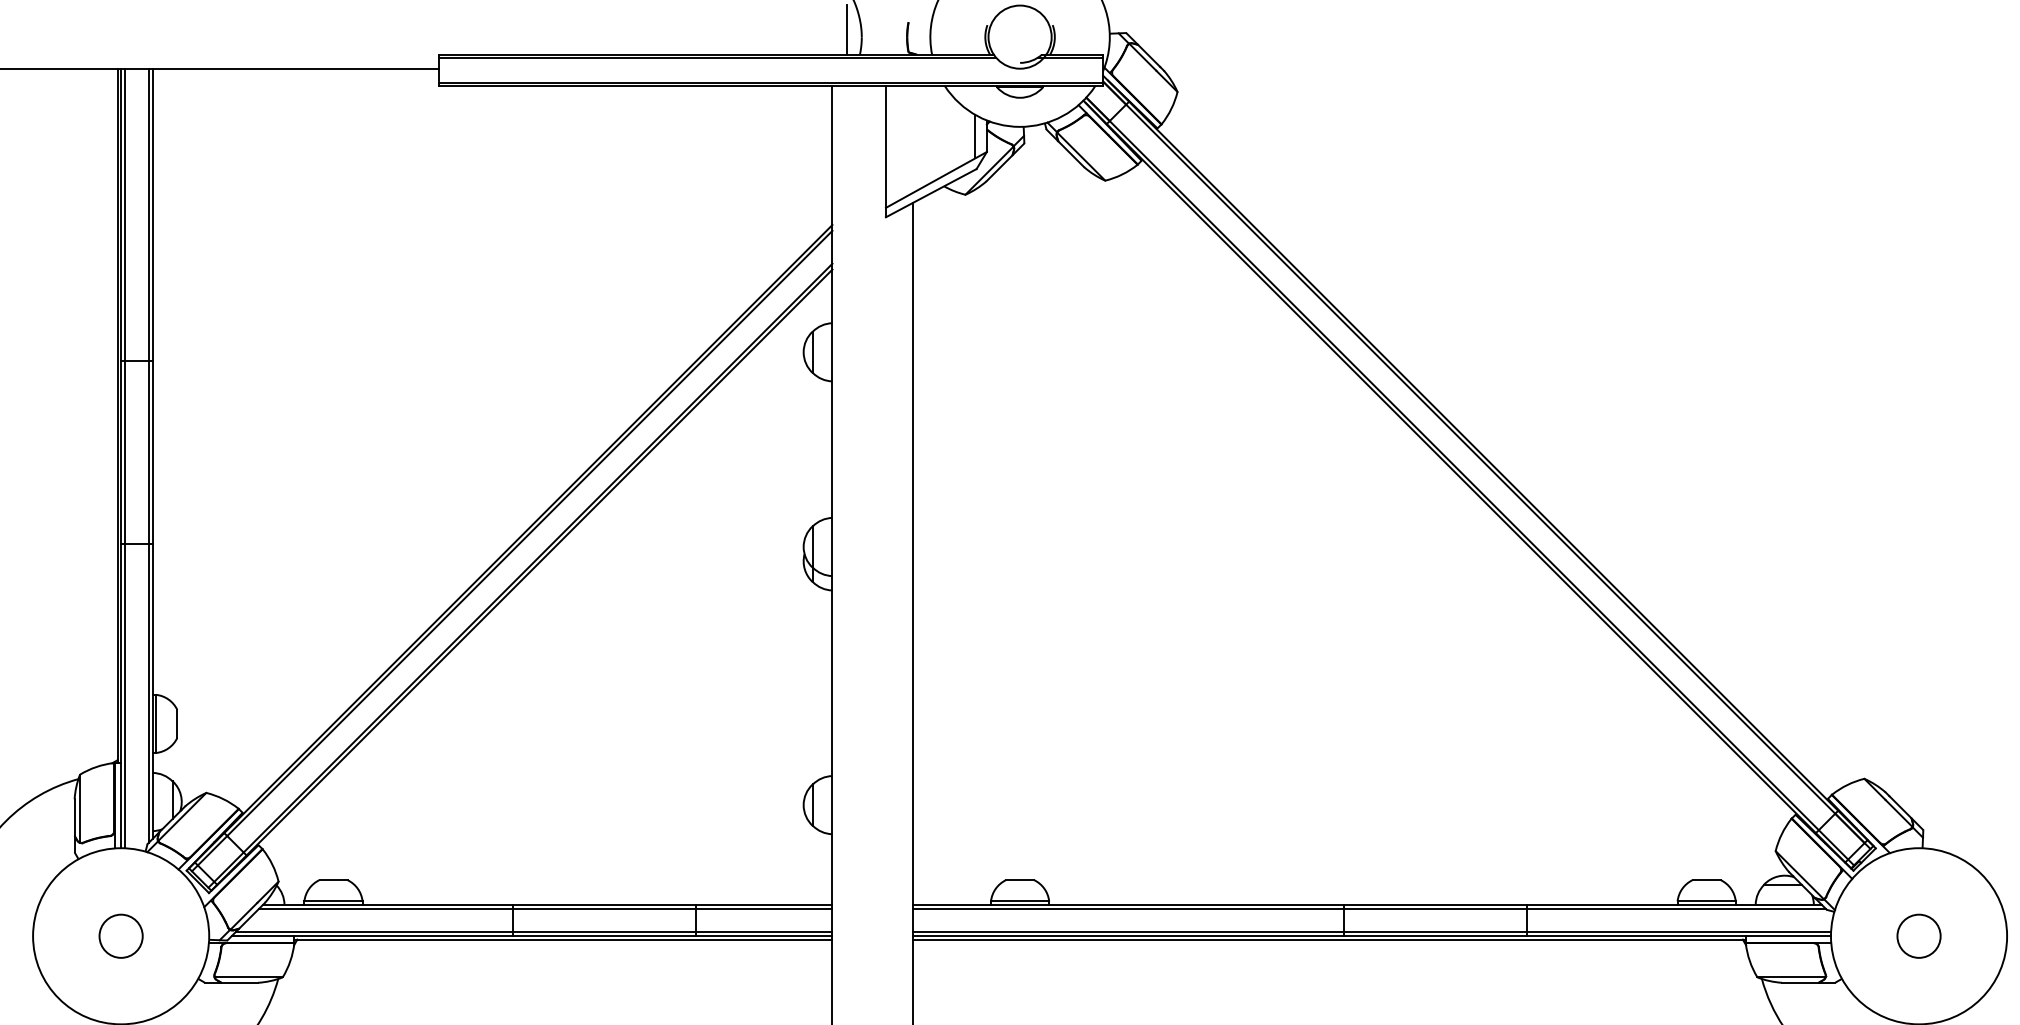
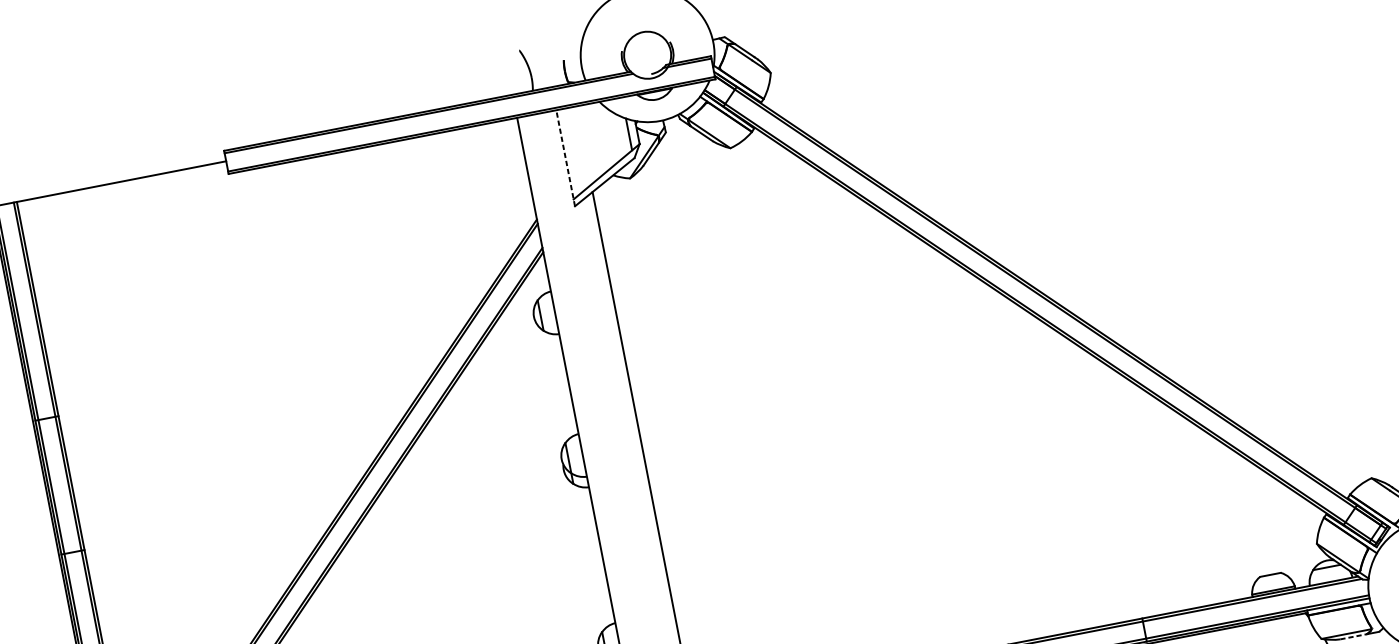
line: (847, 29) -> (520, 74), removed
line: (885, 151) -> (565, 158), solid -> dashed
line: (1800, 982) -> (1353, 636), solid -> dashed

